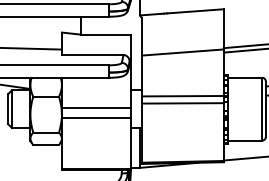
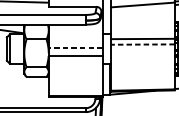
line: (182, 103) -> (142, 44), solid -> dashed
line: (96, 107) -> (75, 47), solid -> dashed

